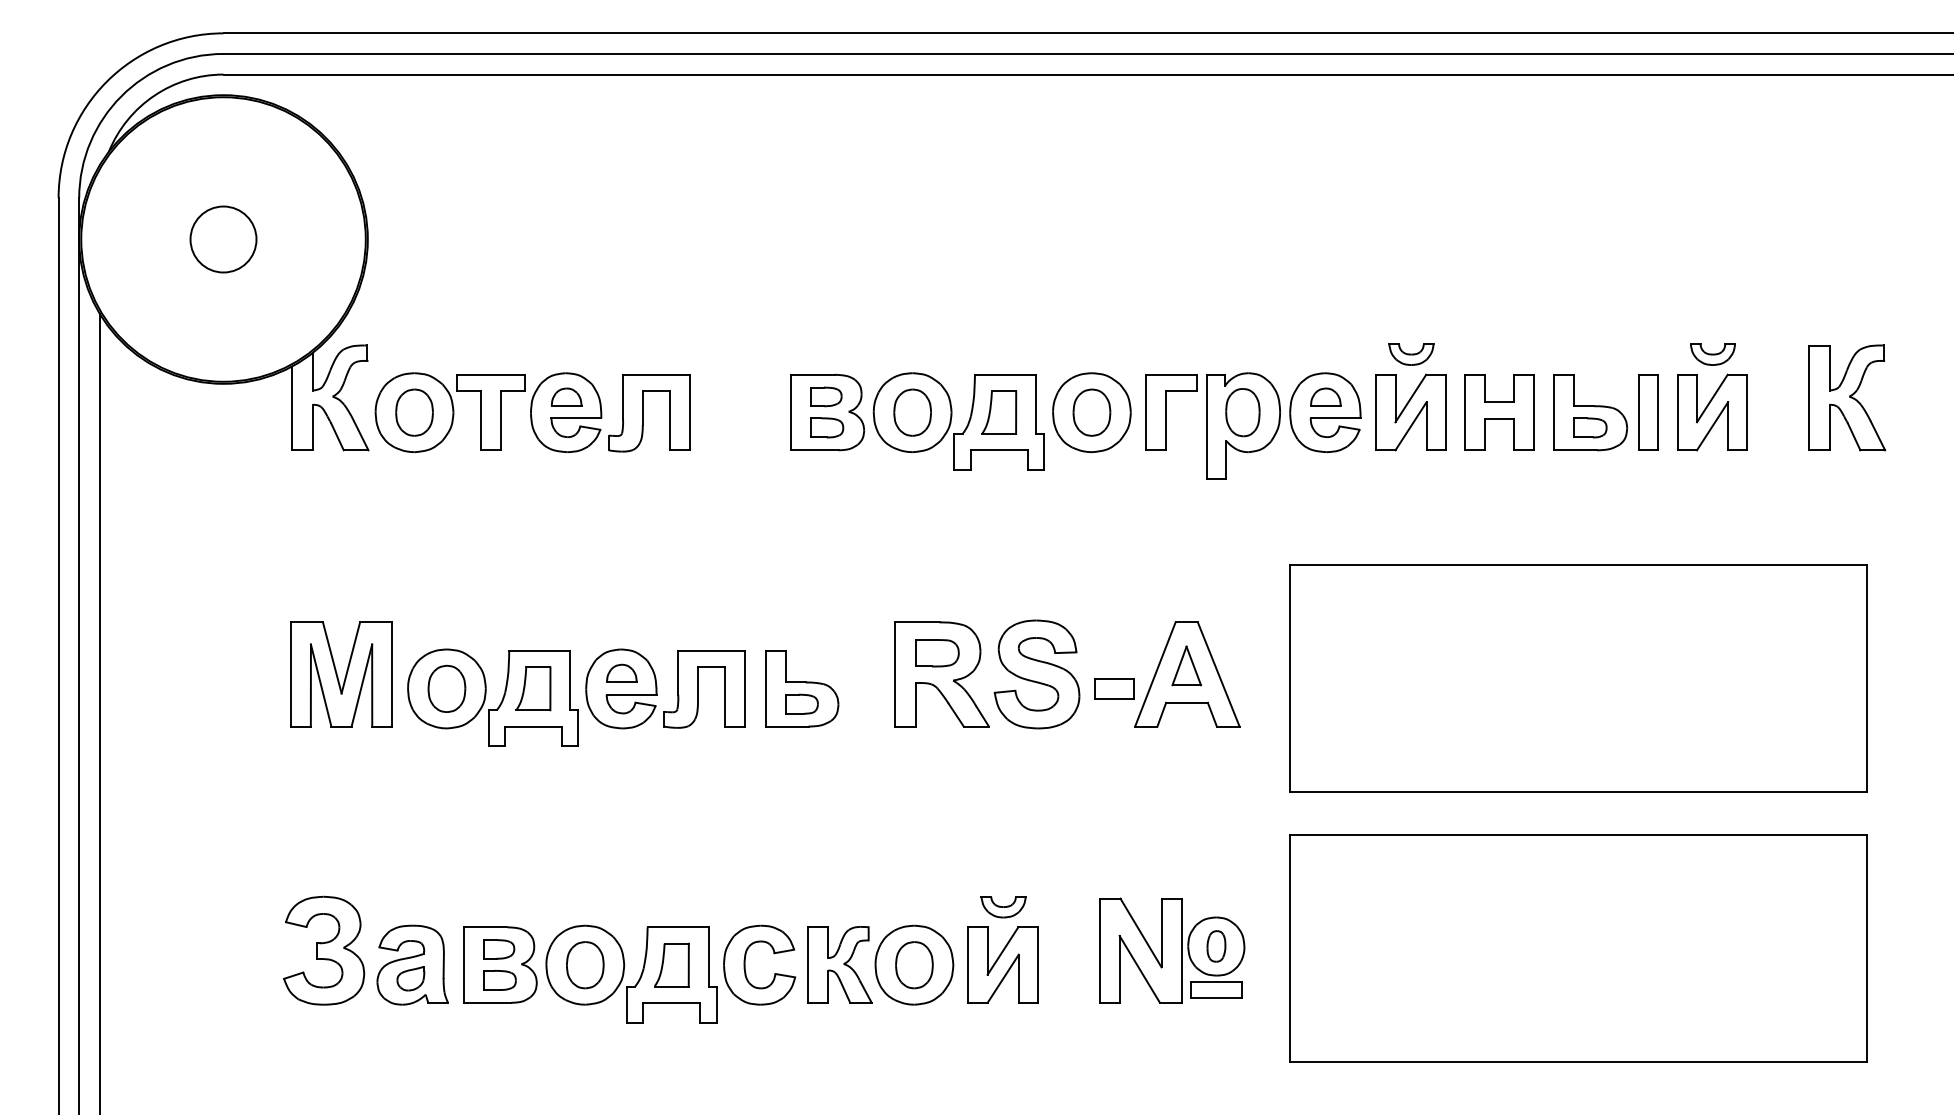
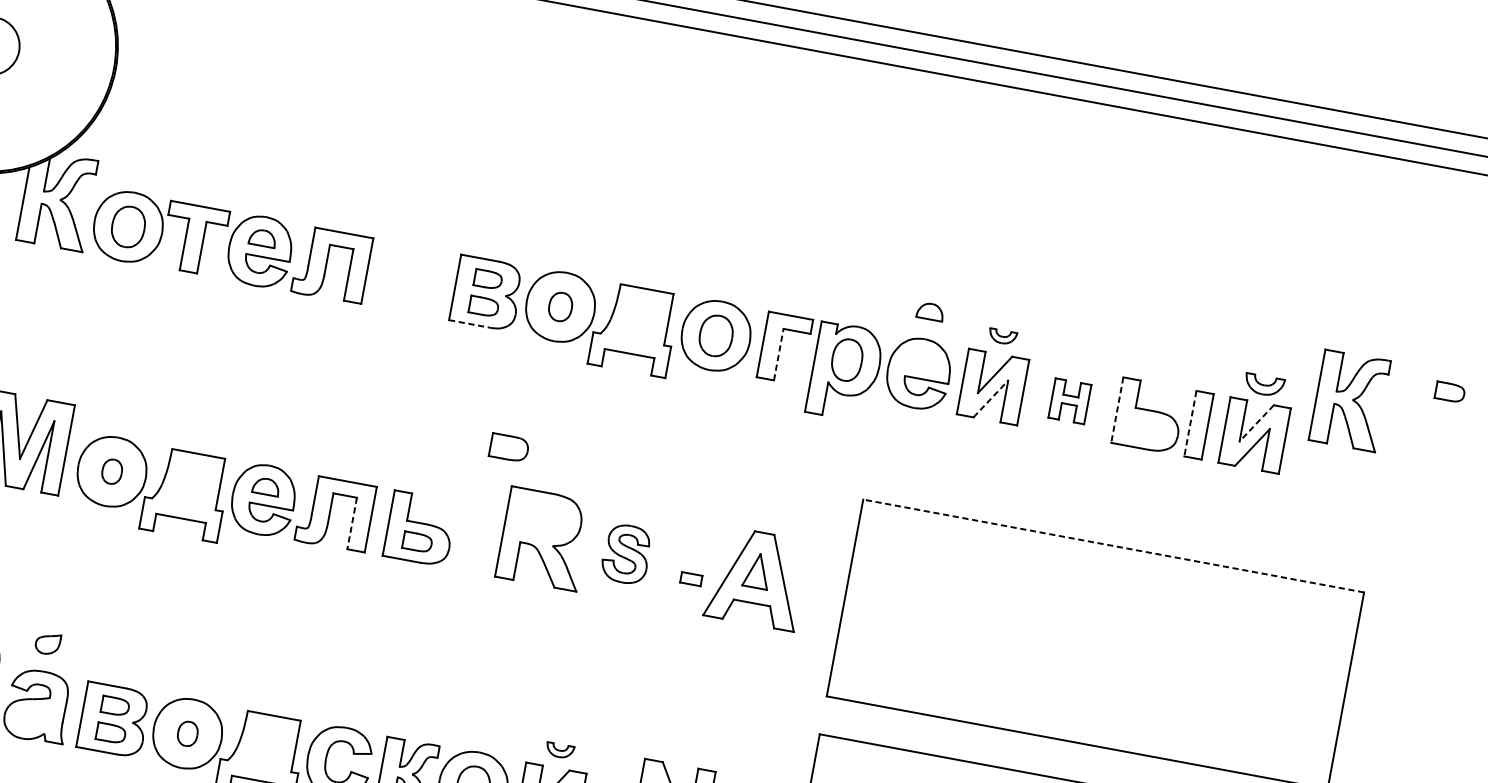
part: (1411, 354) -> (1002, 336), size x0.7
part: (1325, 396) -> (930, 310), moved
part: (1847, 397) -> (1350, 400), moved
line: (1712, 398) -> (1256, 423), solid -> dashed
part: (912, 412) -> (560, 306), size x0.7
part: (999, 412) -> (635, 320), removed
part: (1499, 412) -> (1069, 401), size x0.6
line: (1554, 412) -> (1117, 410), solid -> dashed
line: (1638, 412) -> (1190, 423), solid -> dashed
line: (1165, 420) -> (778, 354), solid -> dashed
line: (1411, 426) -> (991, 399), solid -> dashed
part: (1590, 427) -> (1450, 391), moved
line: (814, 450) -> (469, 324), solid -> dashed
line: (1578, 564) -> (1113, 545), solid -> dashed
part: (937, 653) -> (509, 448), moved
part: (1036, 674) -> (625, 554), size x0.6
part: (446, 688) -> (111, 471), size x0.6
part: (533, 688) -> (187, 485), removed
part: (1114, 688) -> (691, 578), size x0.6
line: (725, 696) -> (352, 523), solid -> dashed
part: (1003, 907) -> (559, 750), size x0.7
part: (671, 964) -> (262, 747), removed
part: (585, 965) -> (187, 734), size x0.6
part: (410, 978) -> (47, 643), moved

